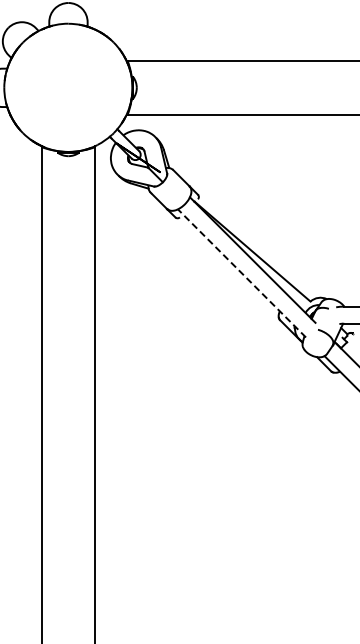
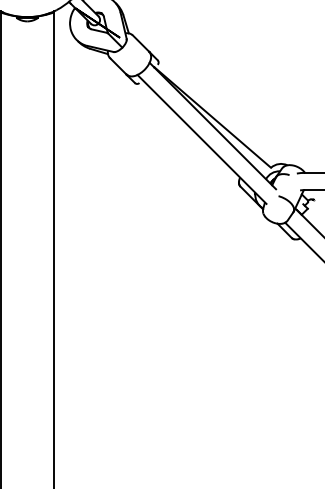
line: (241, 273) -> (201, 139), dashed -> solid

